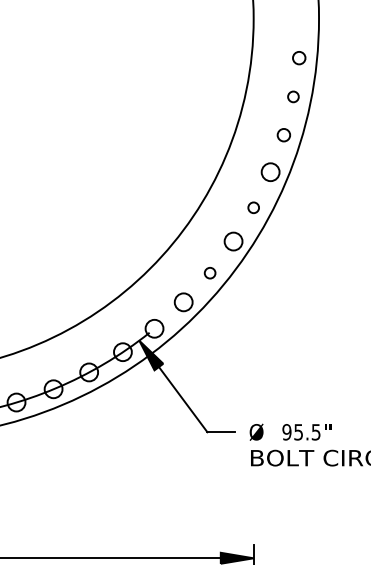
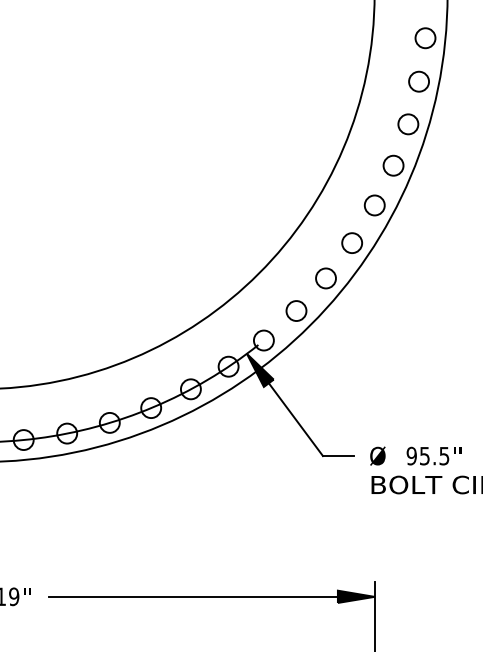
circle: (299, 58) -> (425, 38), size x1.43
circle: (292, 96) -> (418, 81), size x1.67
circle: (284, 135) -> (408, 124), size x1.43
circle: (253, 207) -> (374, 205), size x1.67
circle: (209, 273) -> (325, 278), size x1.67

